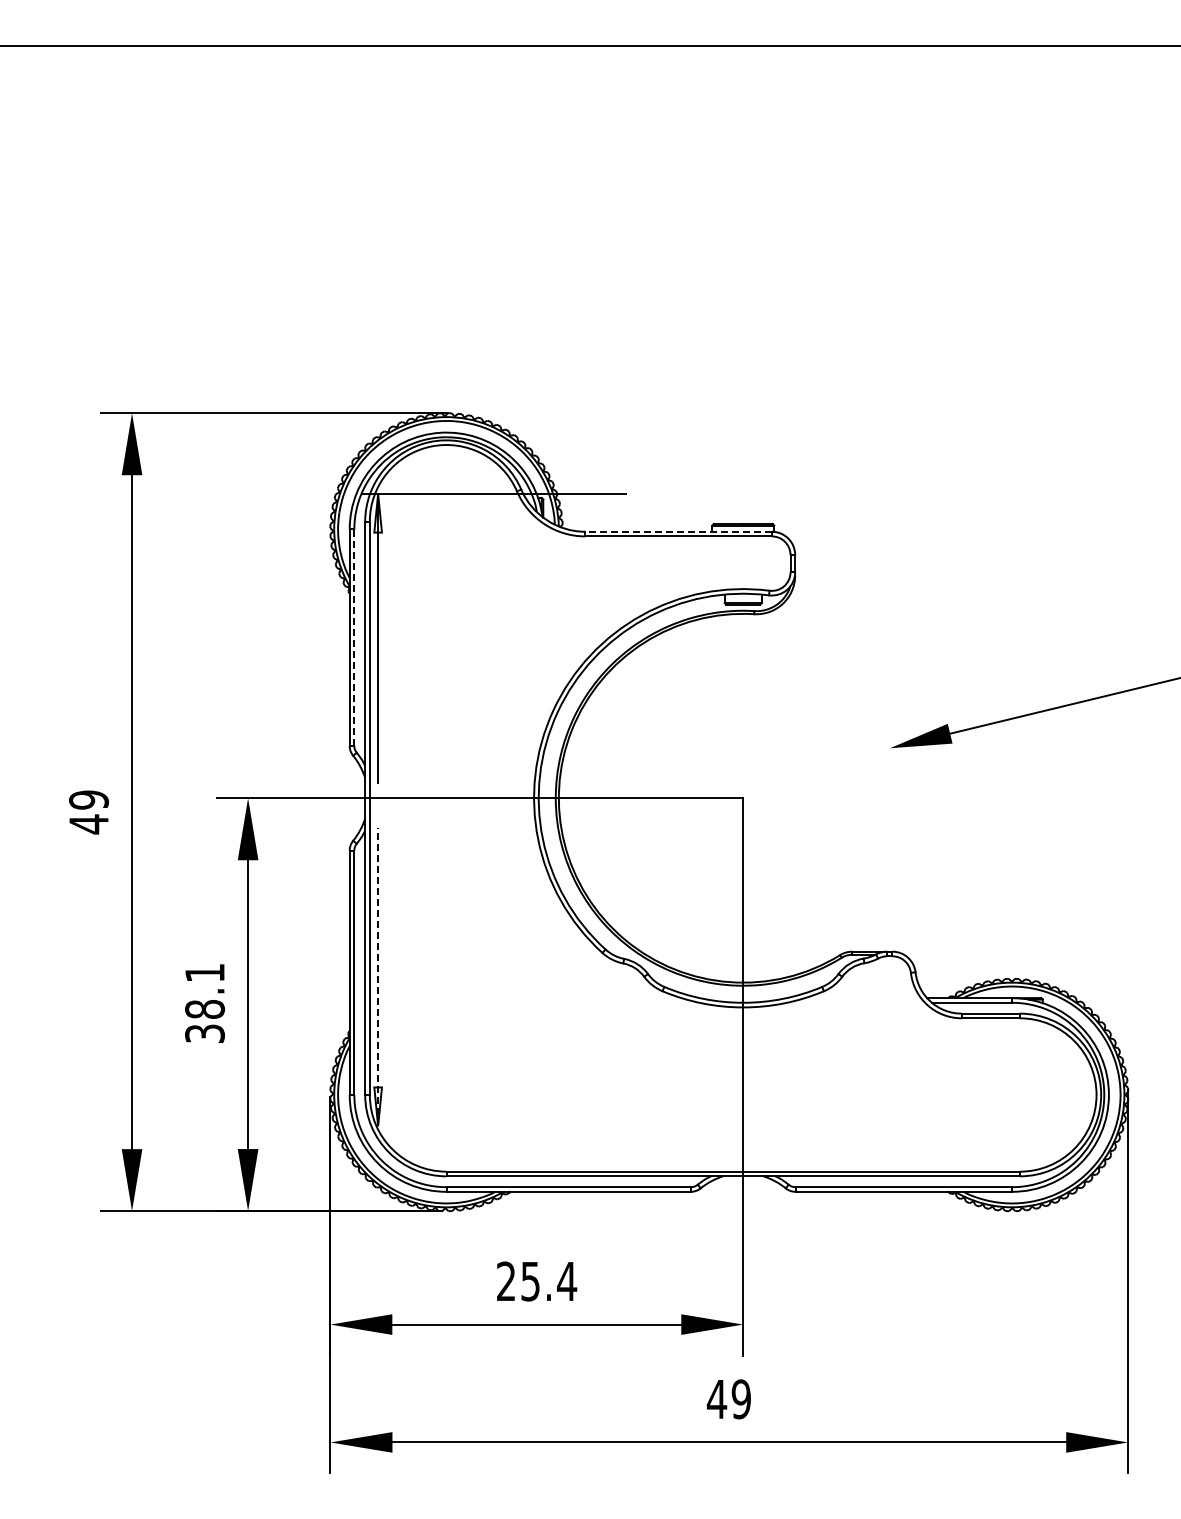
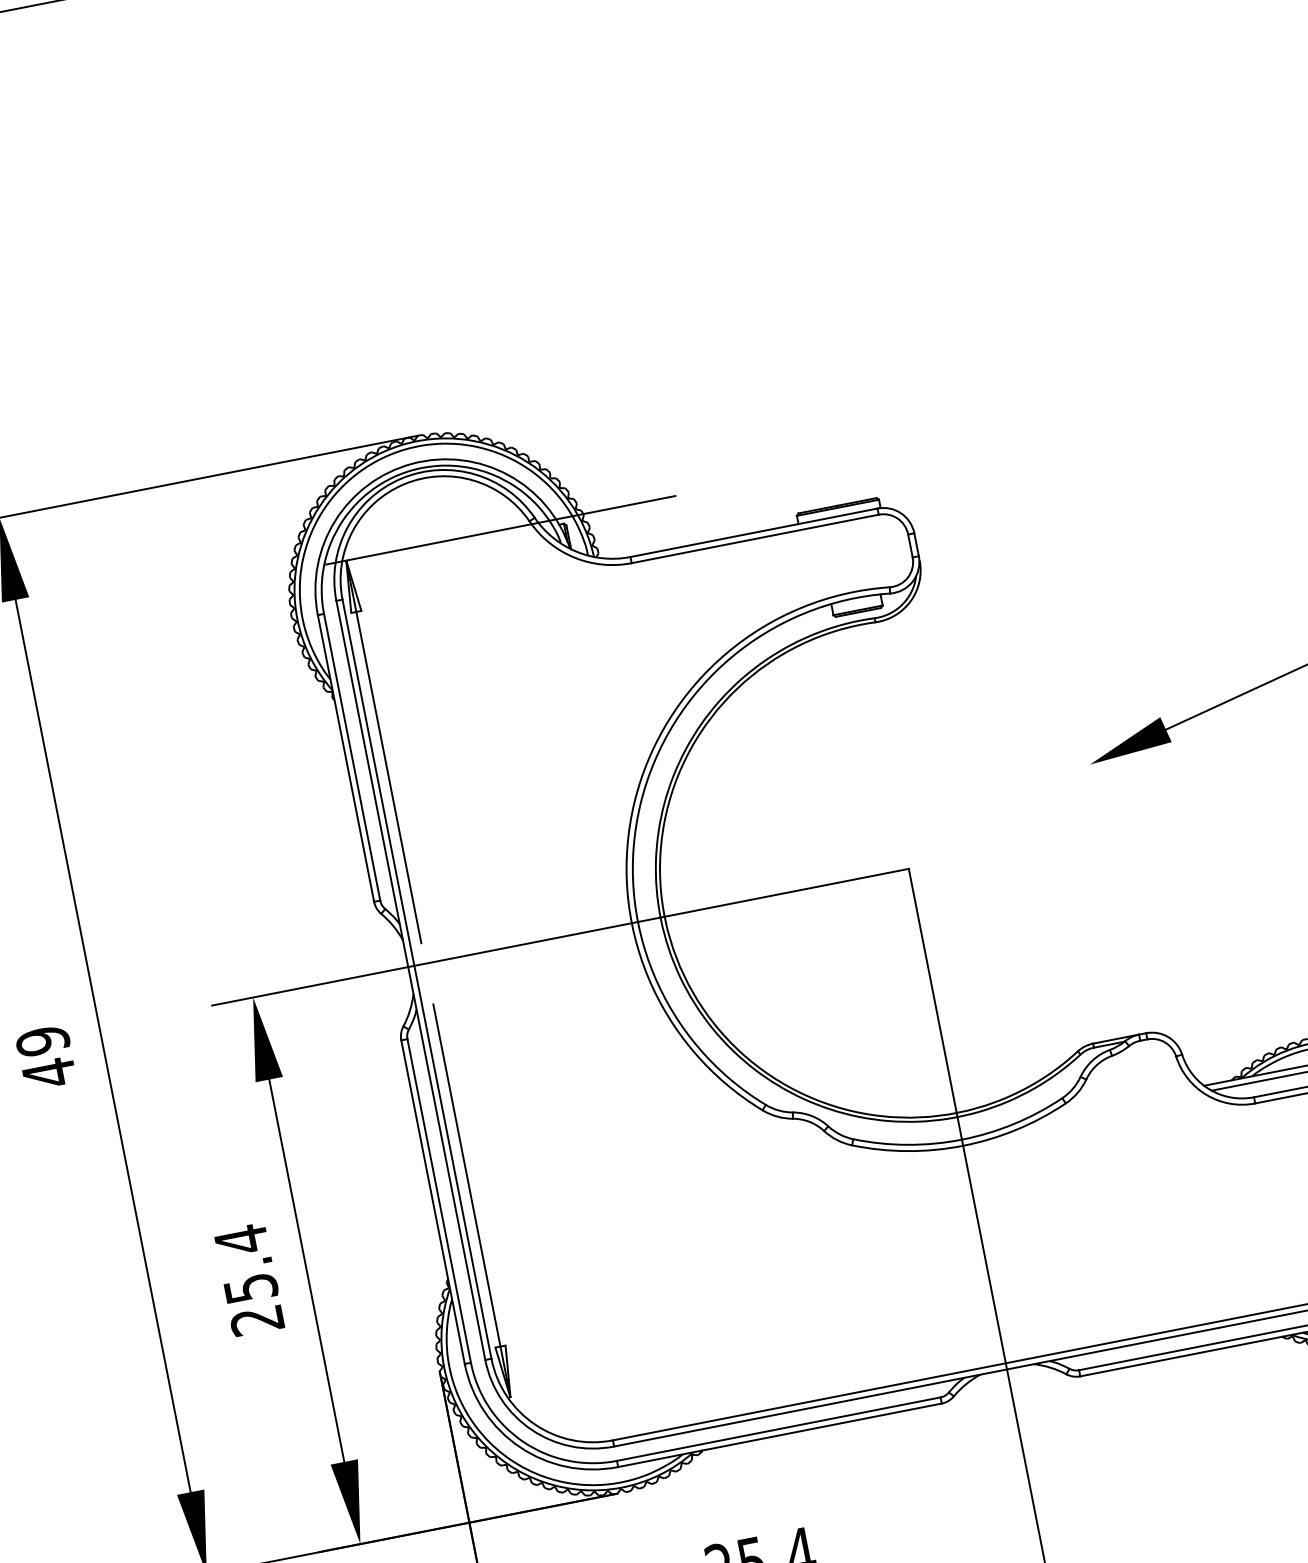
line: (678, 531) -> (753, 532), dashed -> solid
line: (354, 637) -> (352, 756), dashed -> solid
line: (378, 977) -> (472, 1200), dashed -> solid
text: (205, 1003) -> (250, 1280), 38.1 -> 25.4

